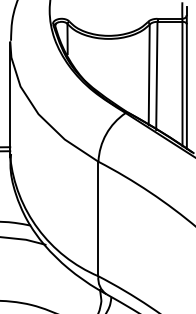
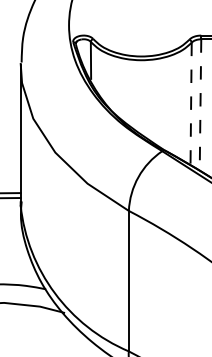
line: (149, 75) -> (191, 105), solid -> dashed
line: (156, 76) -> (200, 106), solid -> dashed

